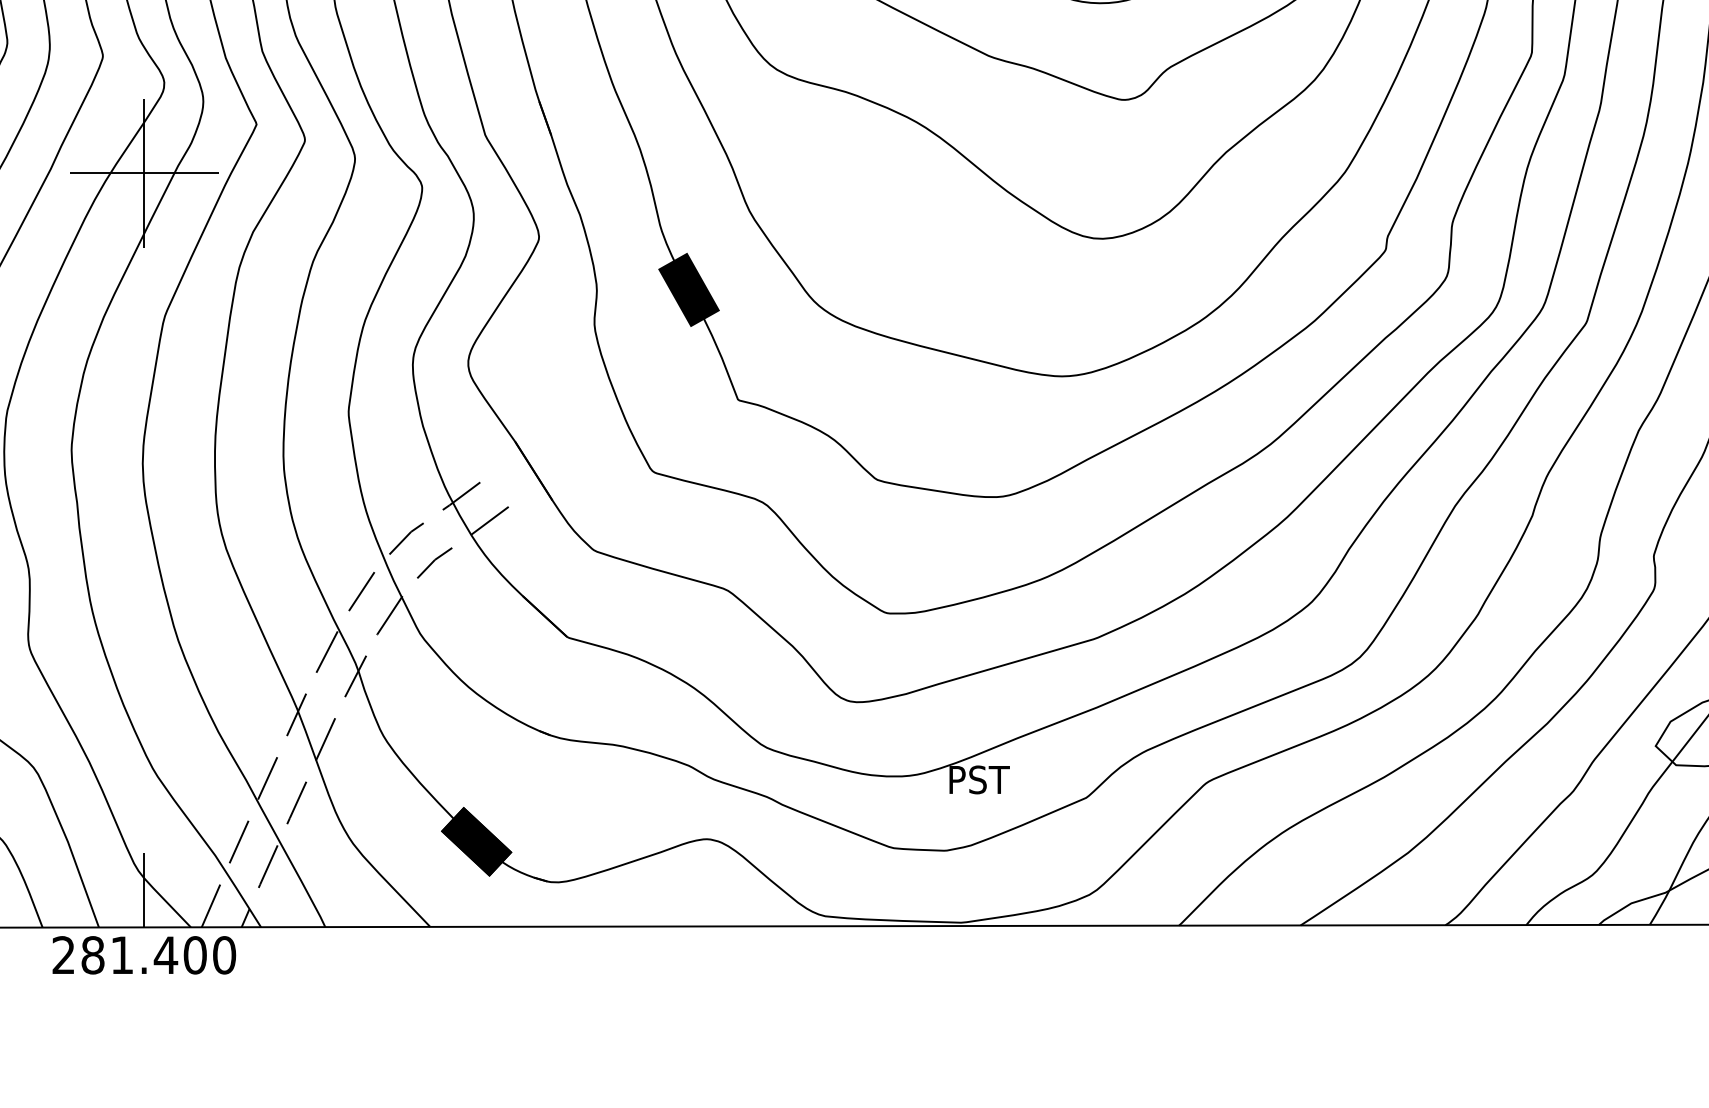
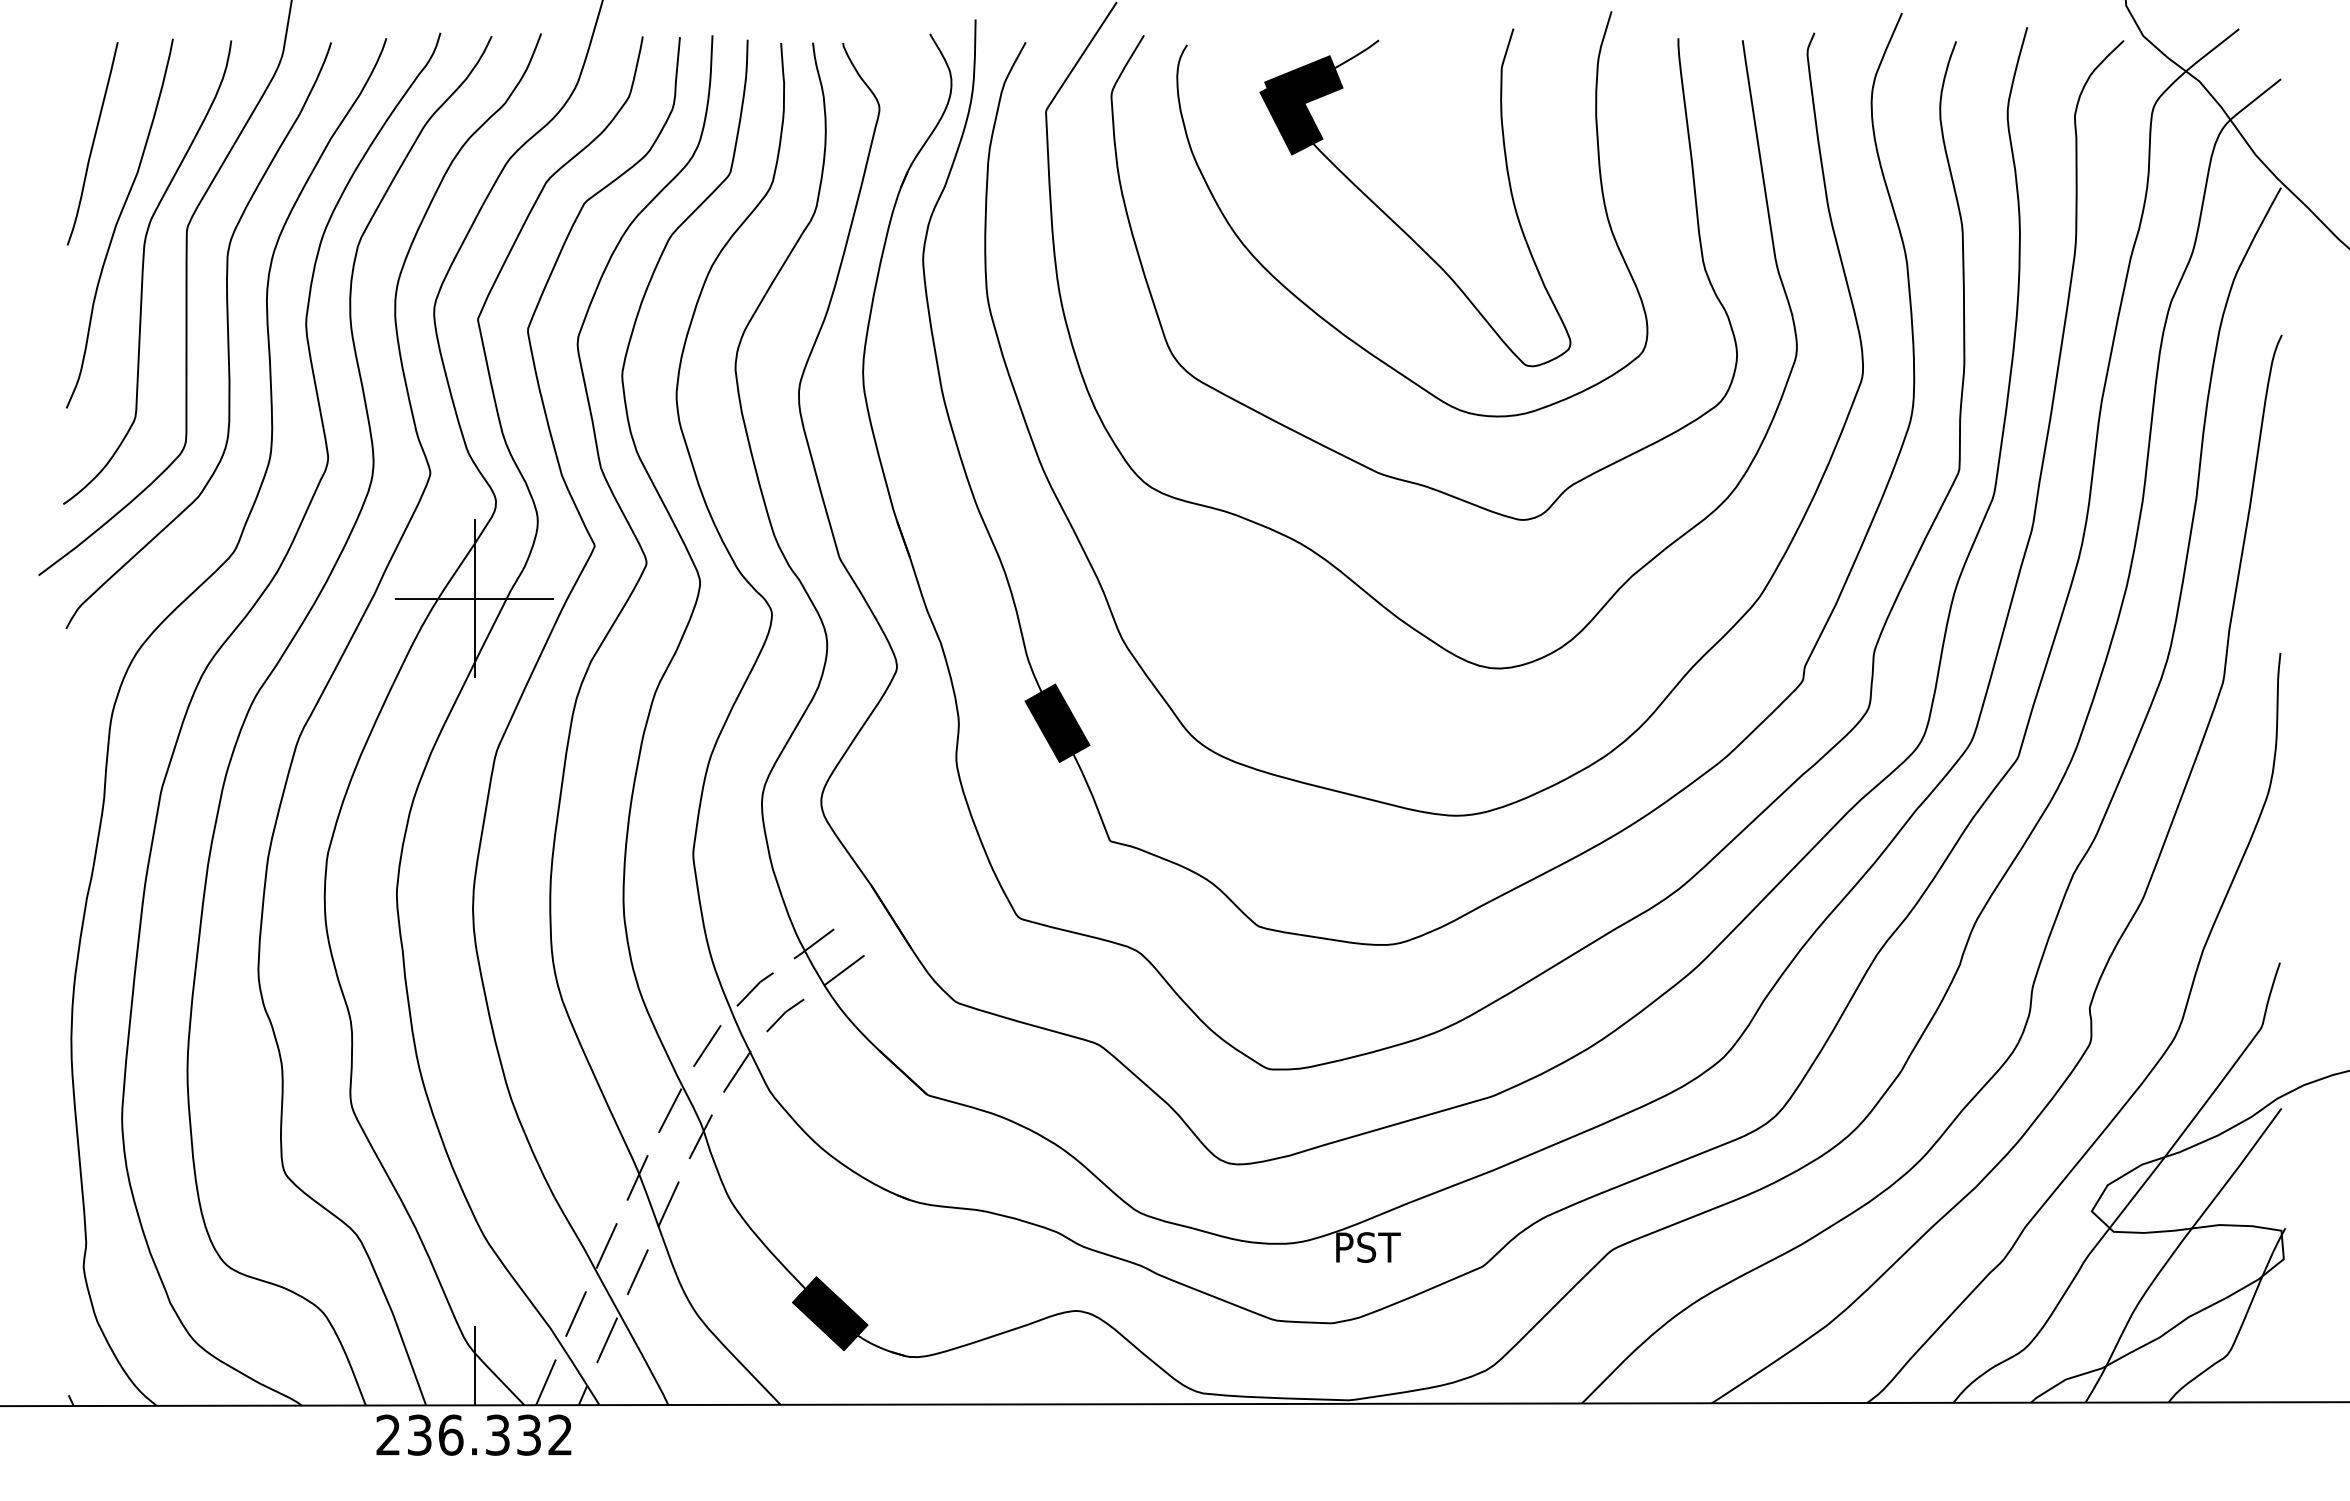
text: (158, 954) -> (489, 1434), 281.400 -> 236.332

